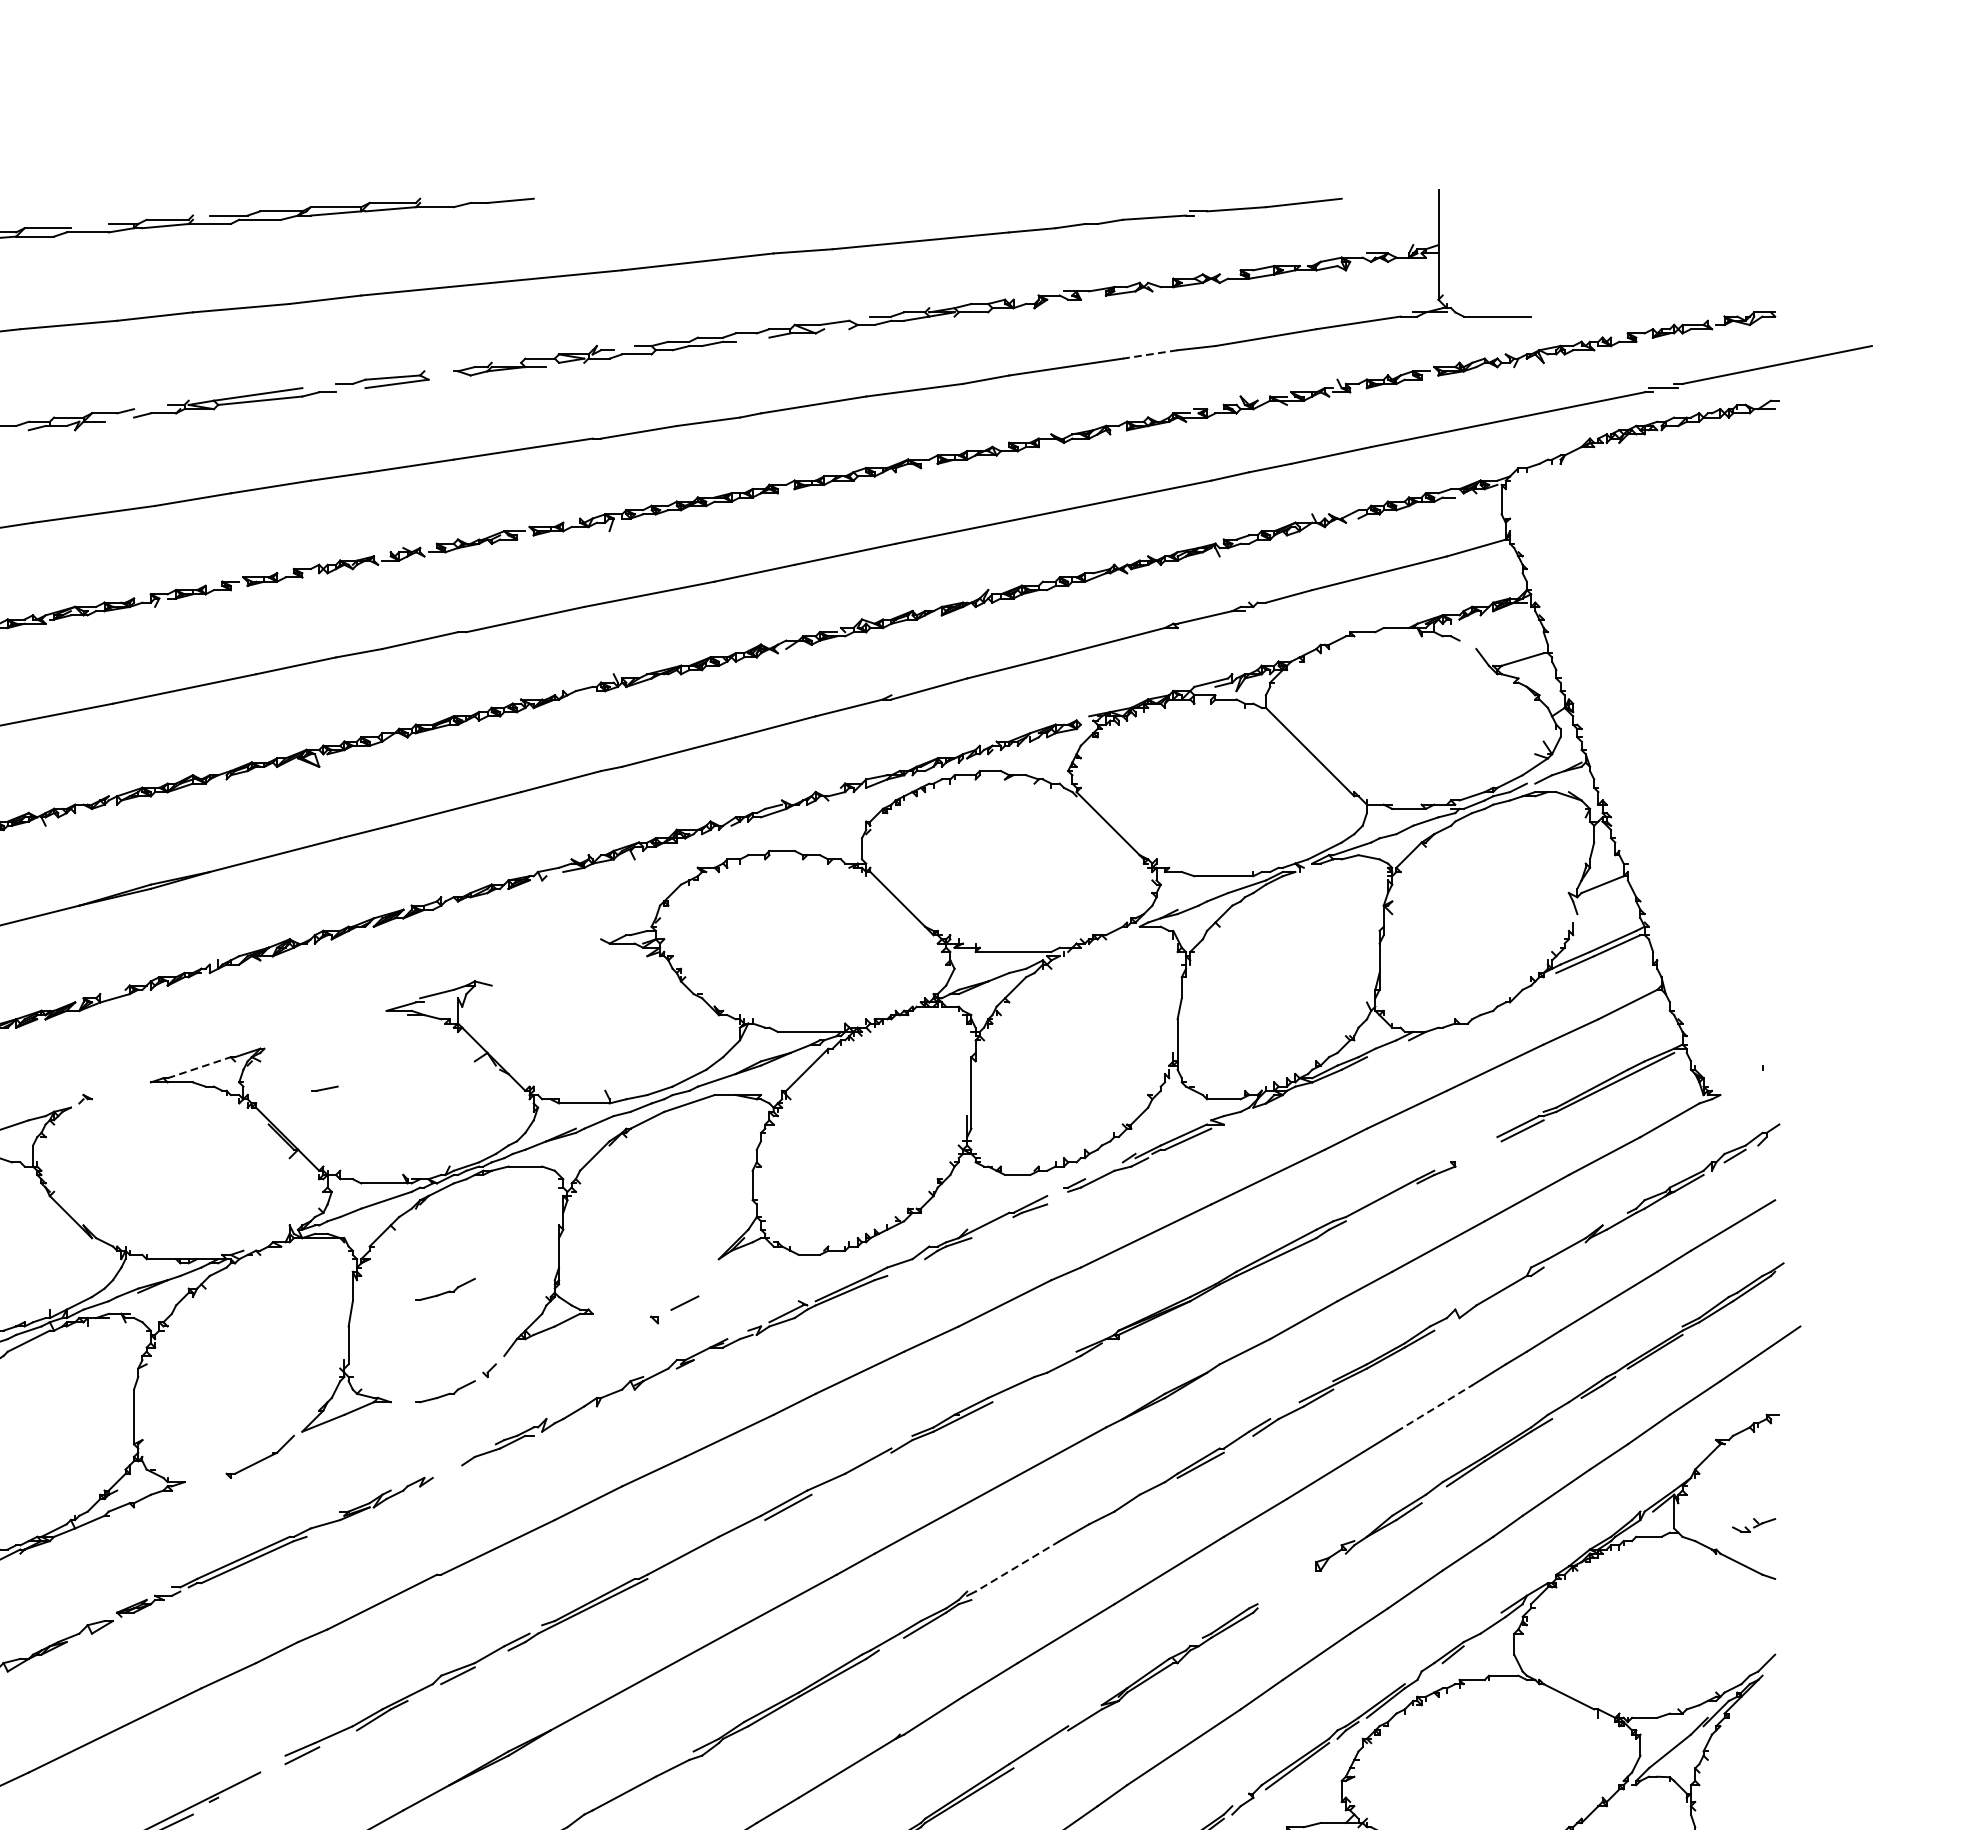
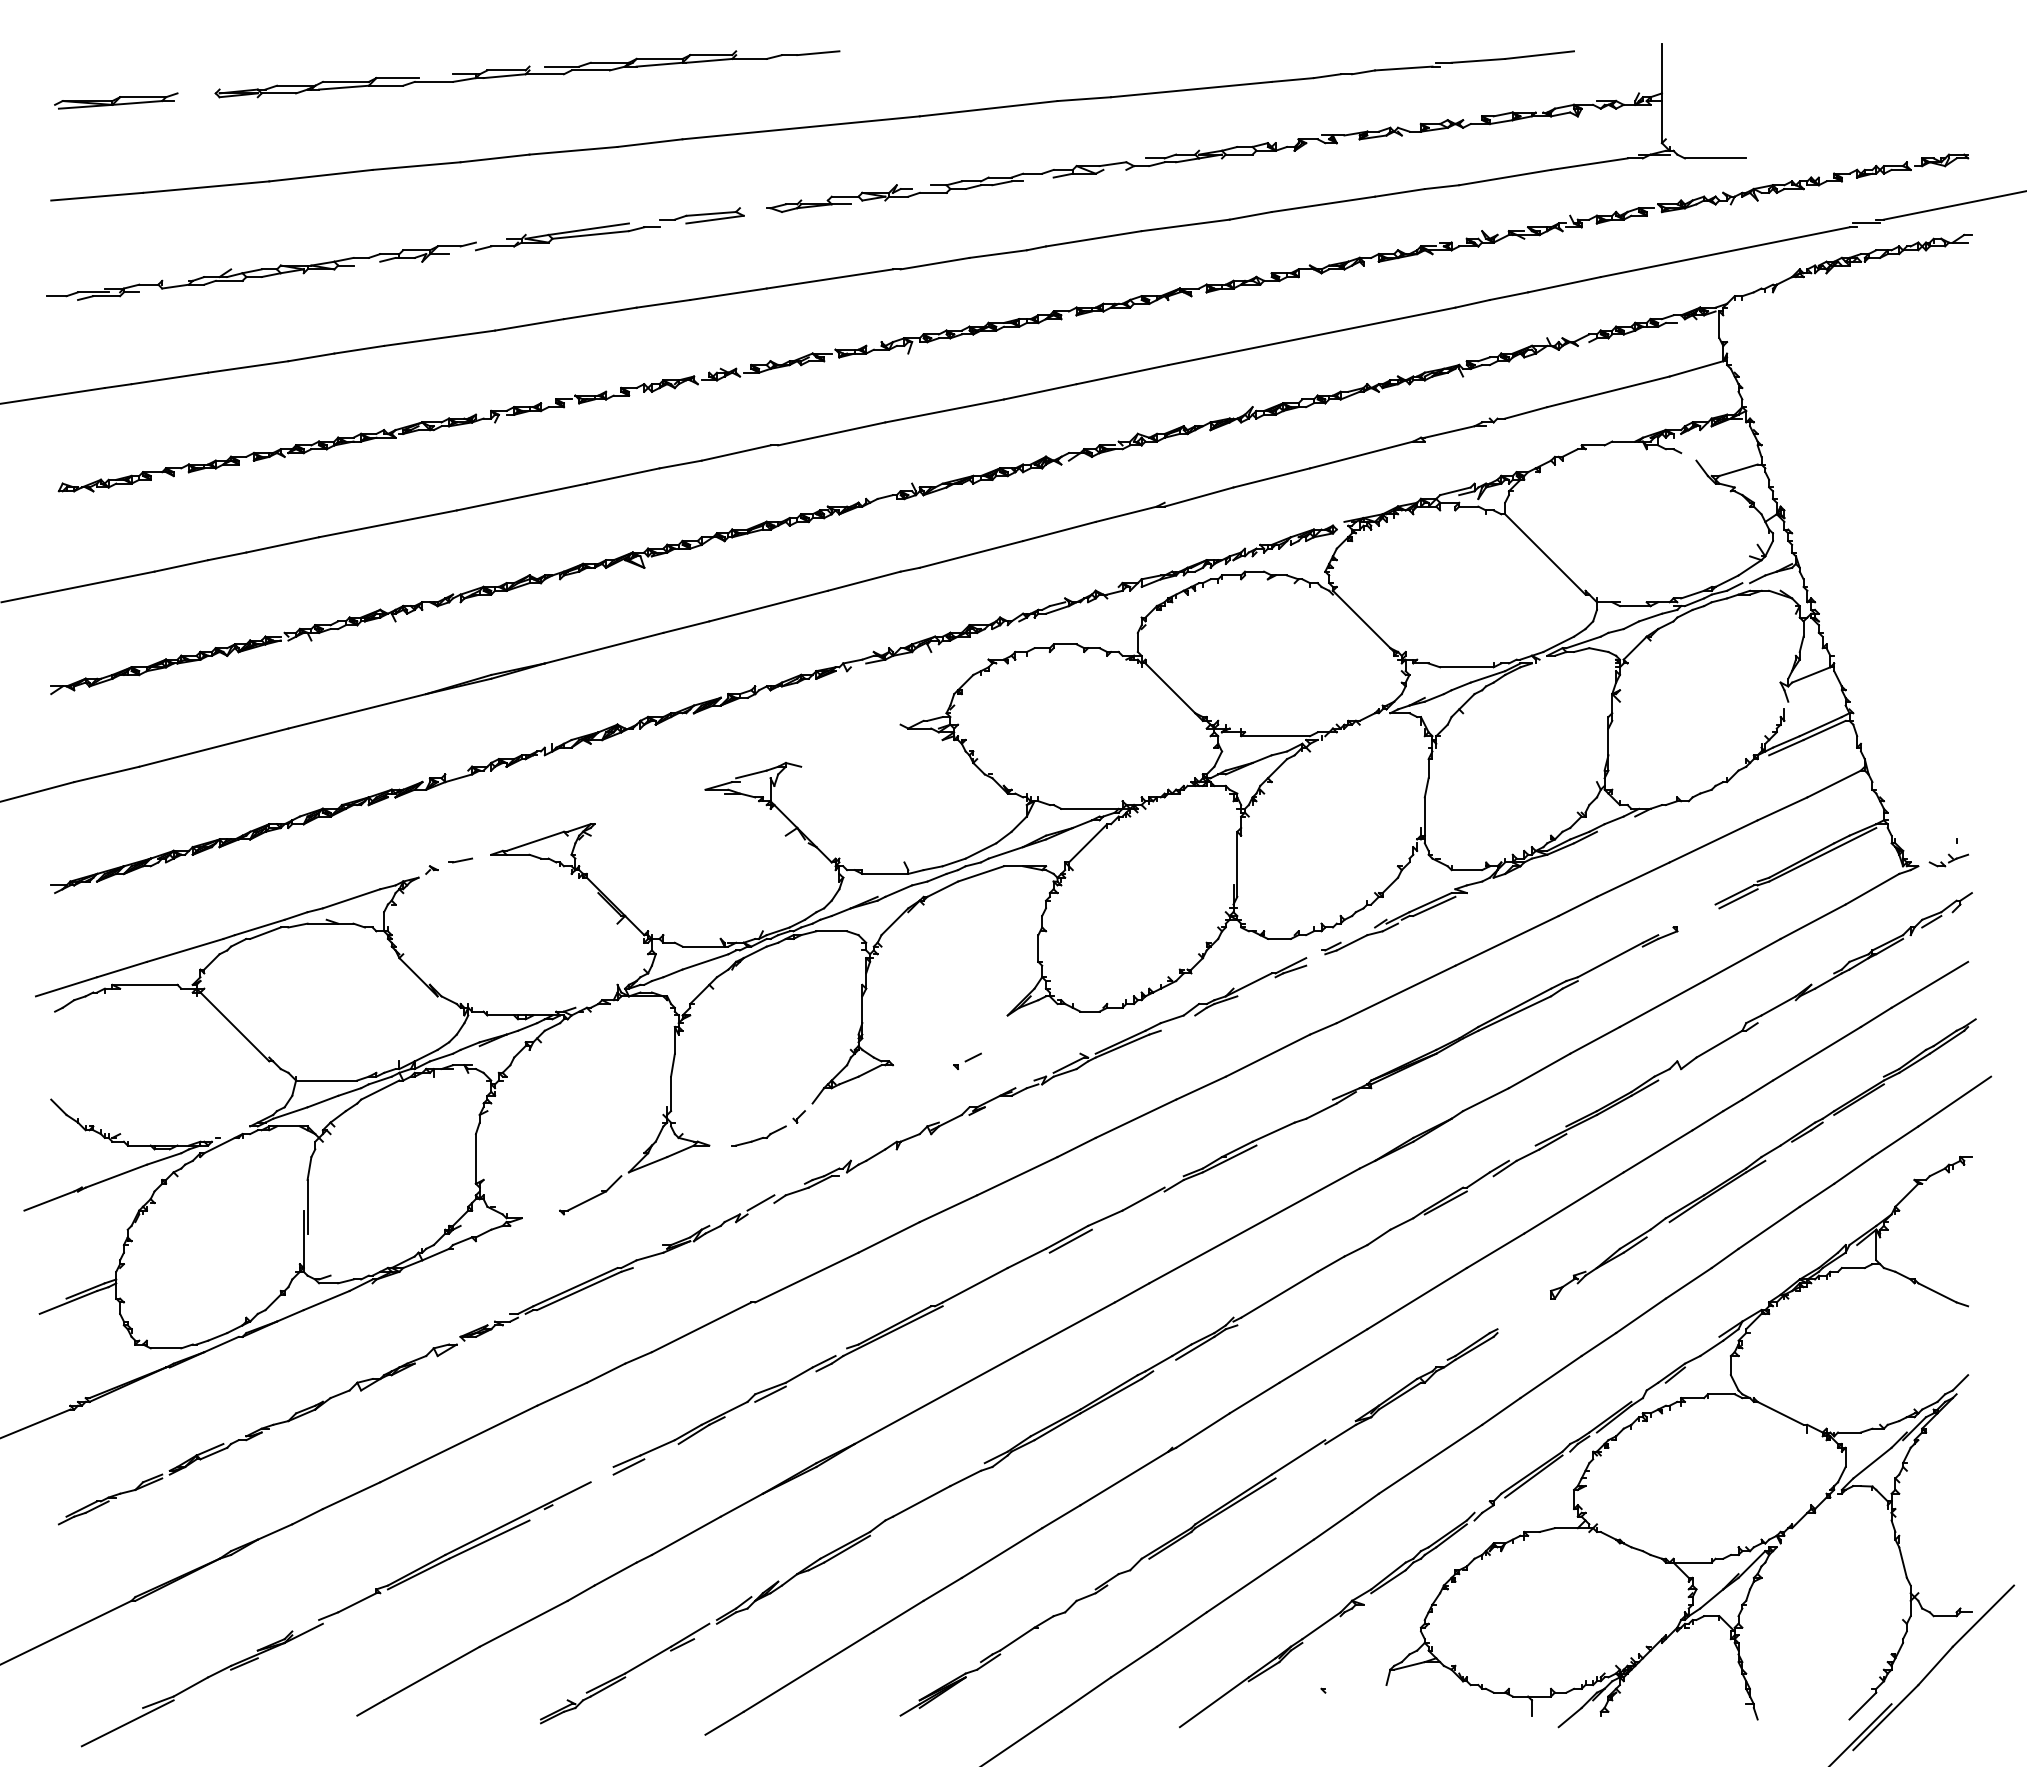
line: (1149, 354) -> (1399, 192), dashed -> solid
line: (199, 1067) -> (535, 841), dashed -> solid
line: (324, 1088) -> (460, 860), moved
part: (444, 1288) -> (758, 1042), removed
part: (674, 1308) -> (967, 1060), size x0.62
line: (1434, 1408) -> (1658, 1151), dashed -> solid
line: (447, 1464) -> (760, 1202), added
part: (1753, 1525) -> (1948, 860), moved
line: (1017, 1566) -> (1279, 1294), dashed -> solid

